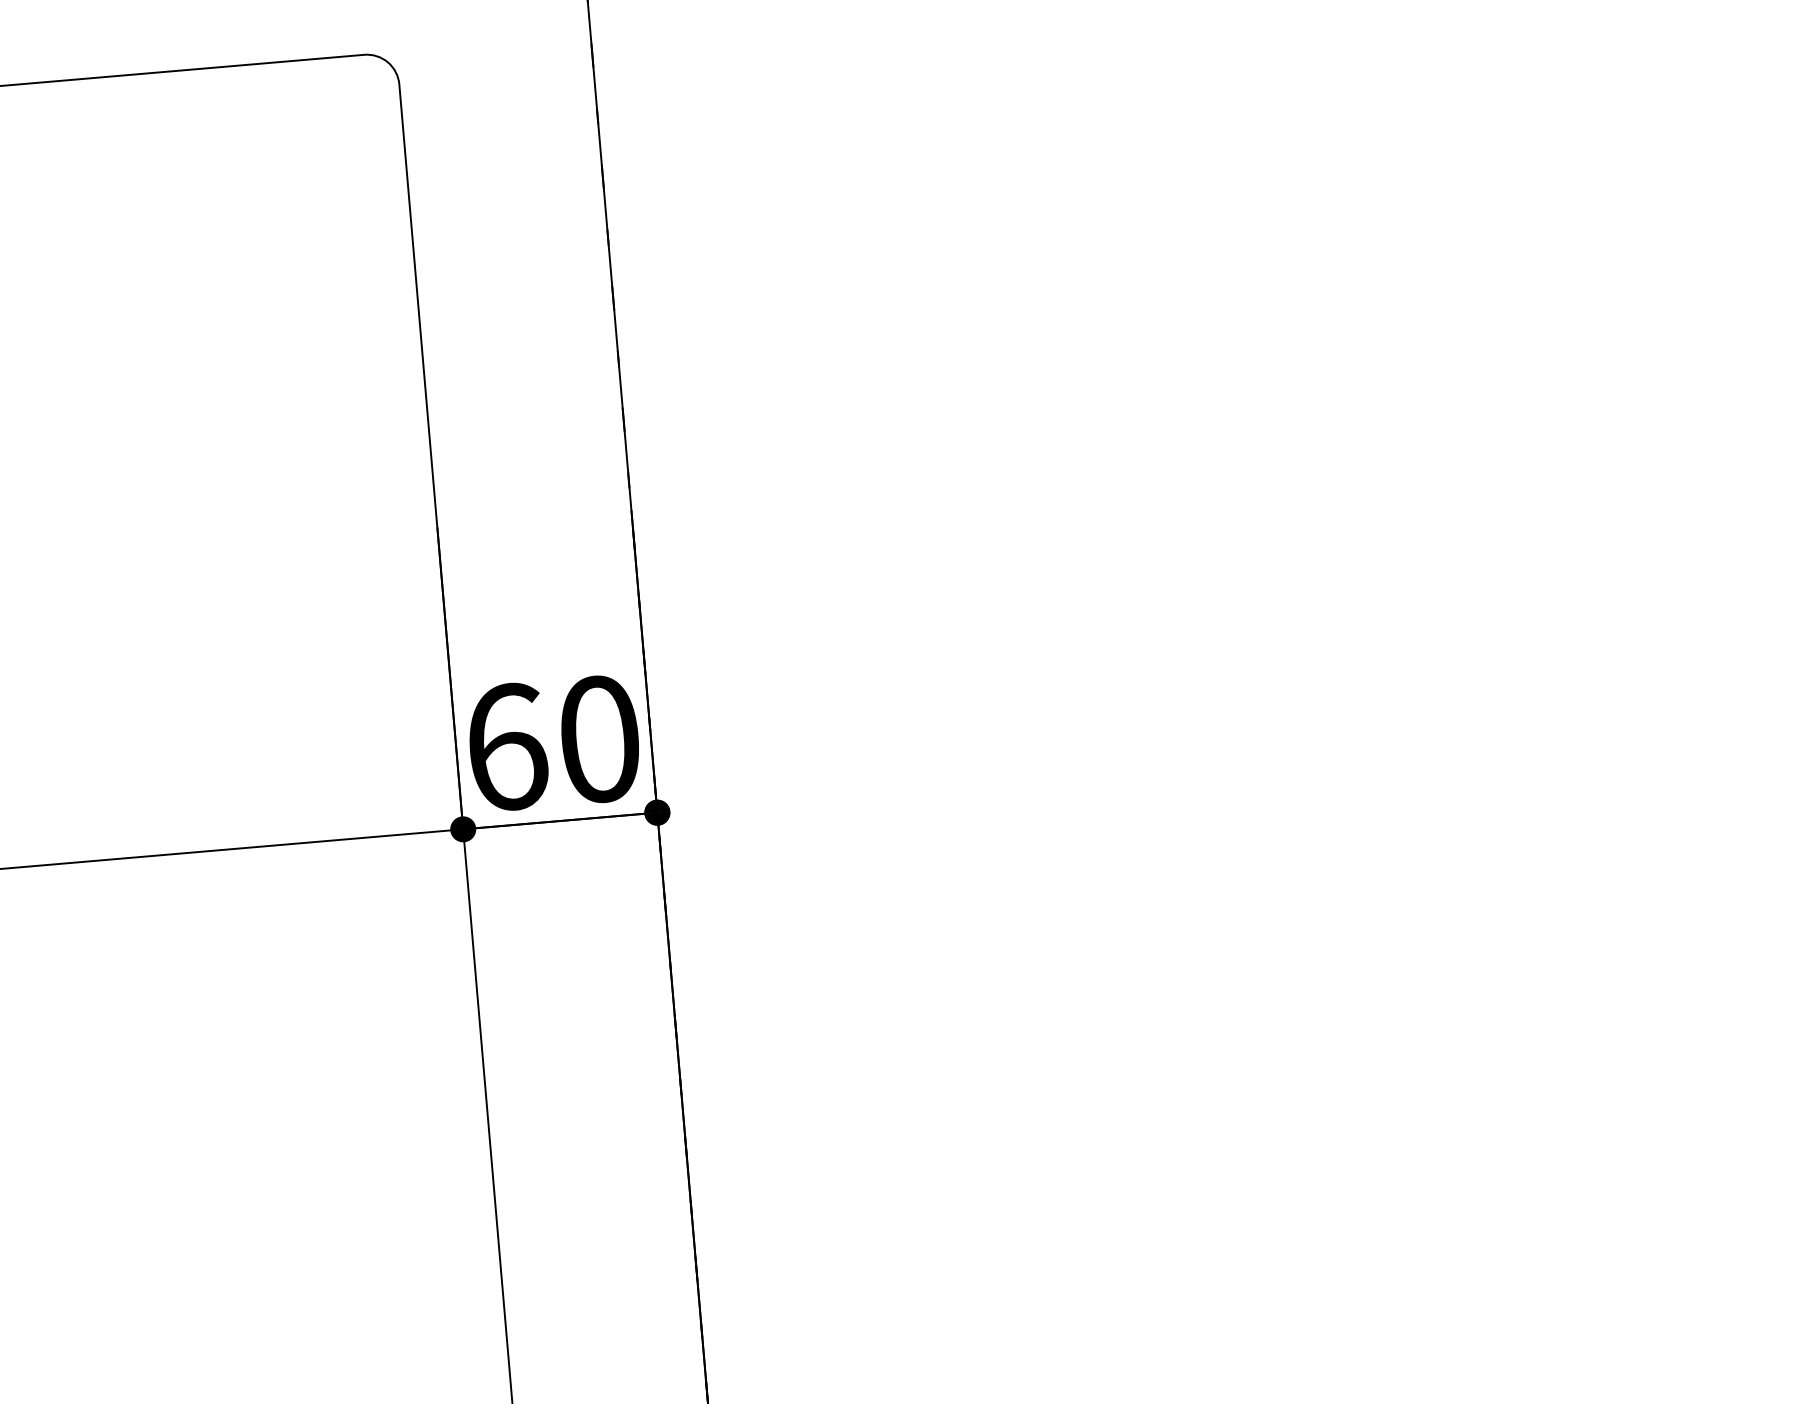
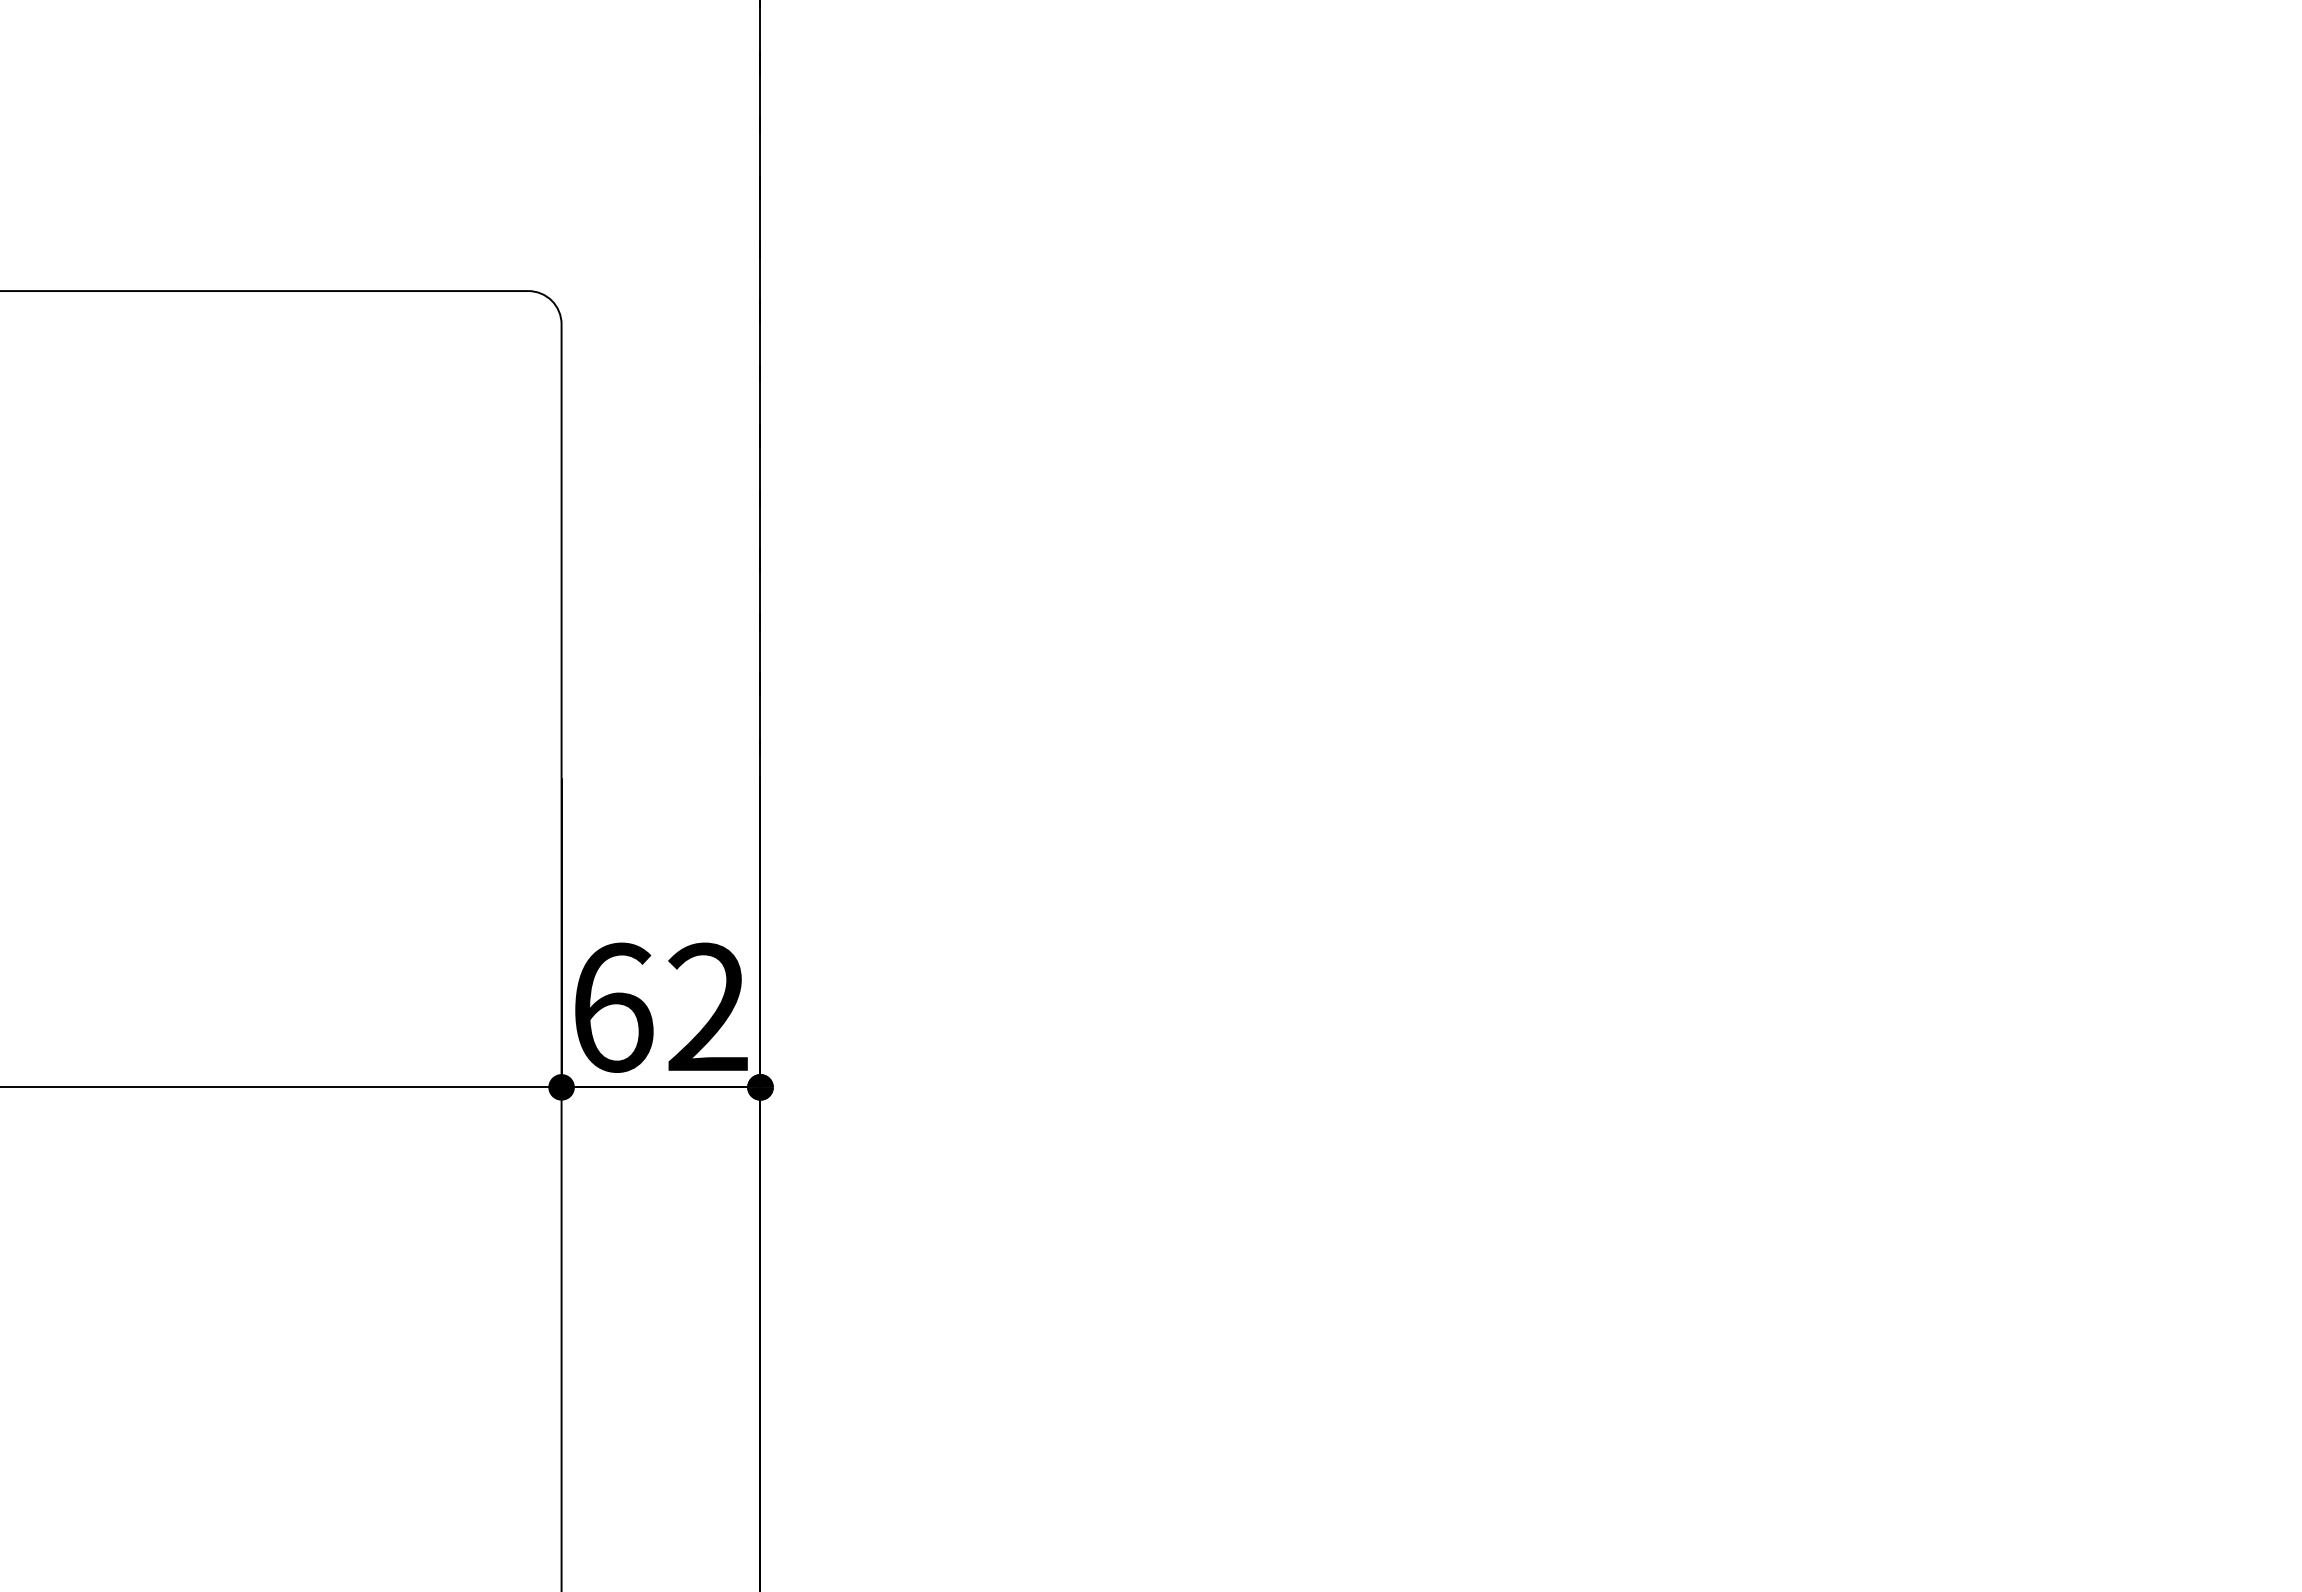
text: (598, 739) -> (707, 1007), 60 -> 62

